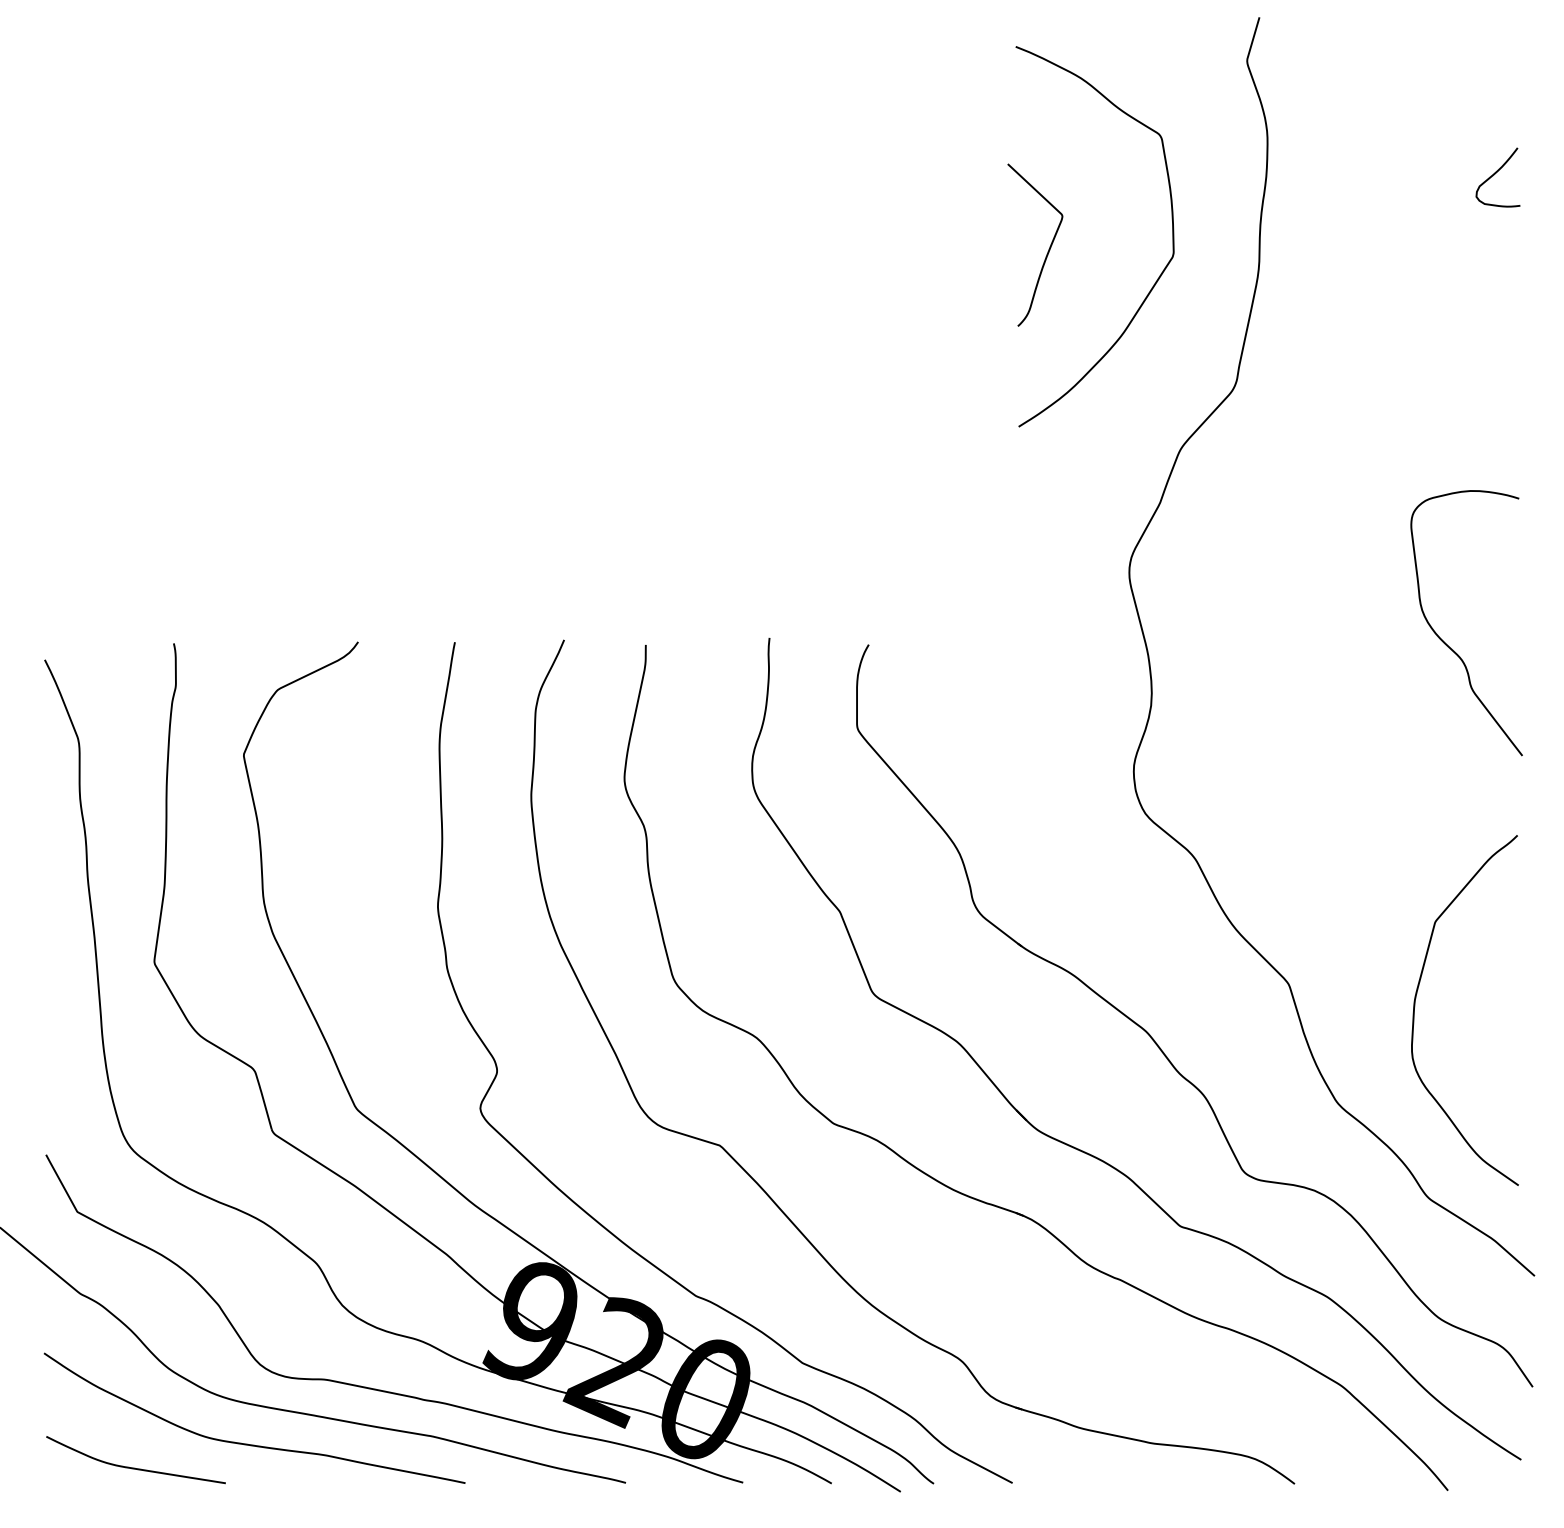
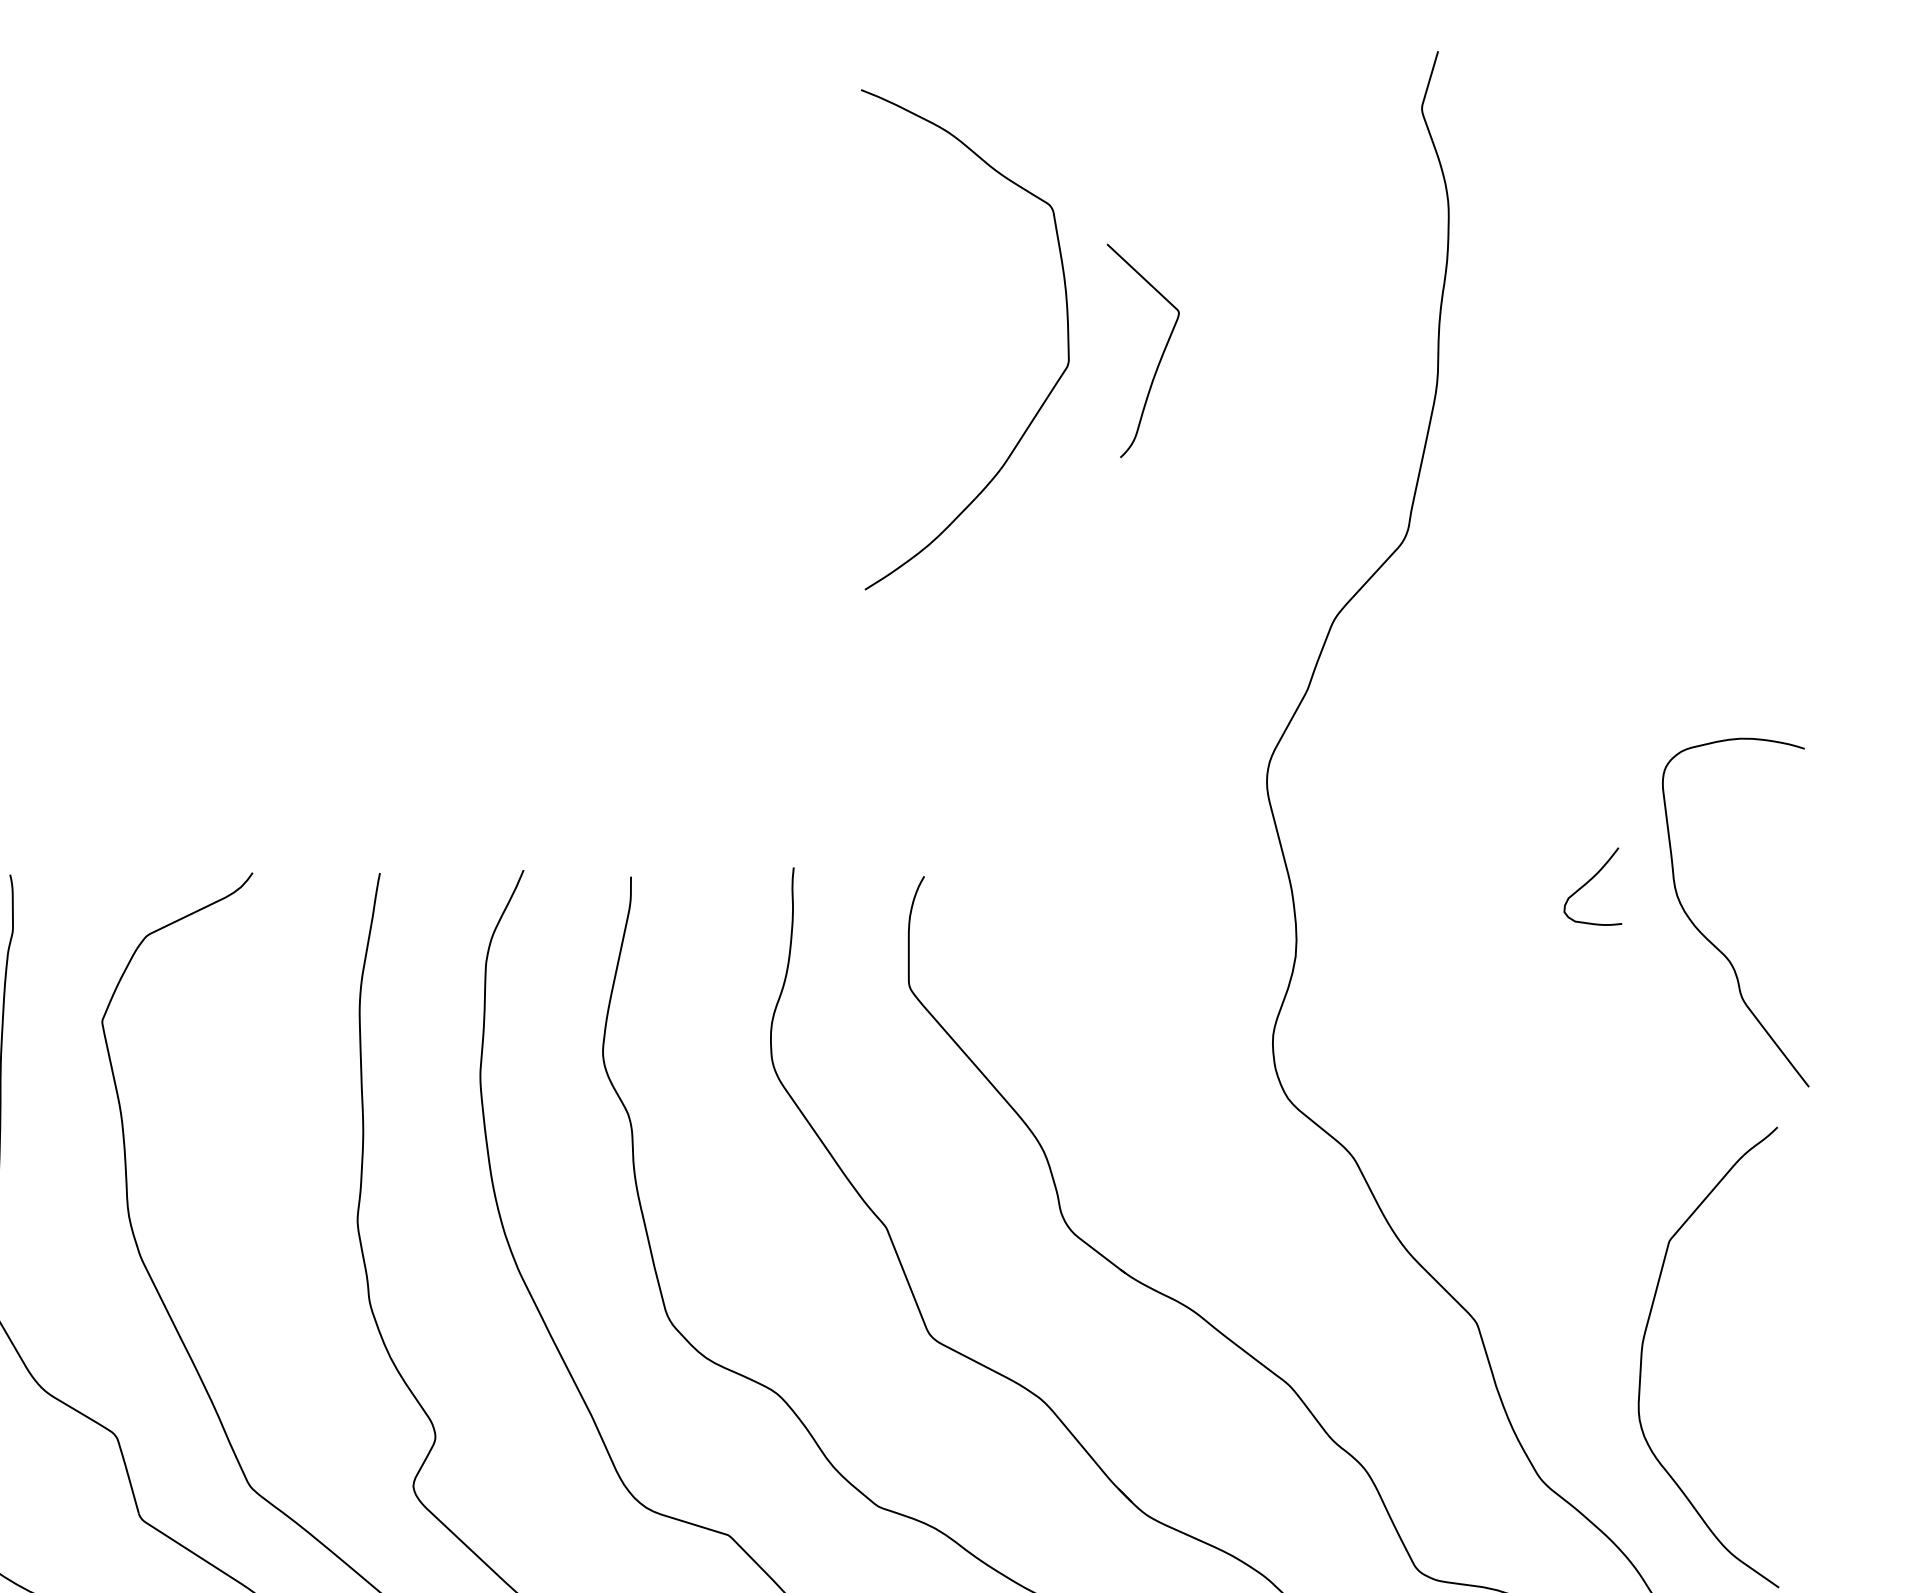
curve: (1495, 174) -> (1589, 882), moved
curve: (1157, 278) -> (1047, 394), moved
curve: (1446, 643) -> (1709, 939), moved

